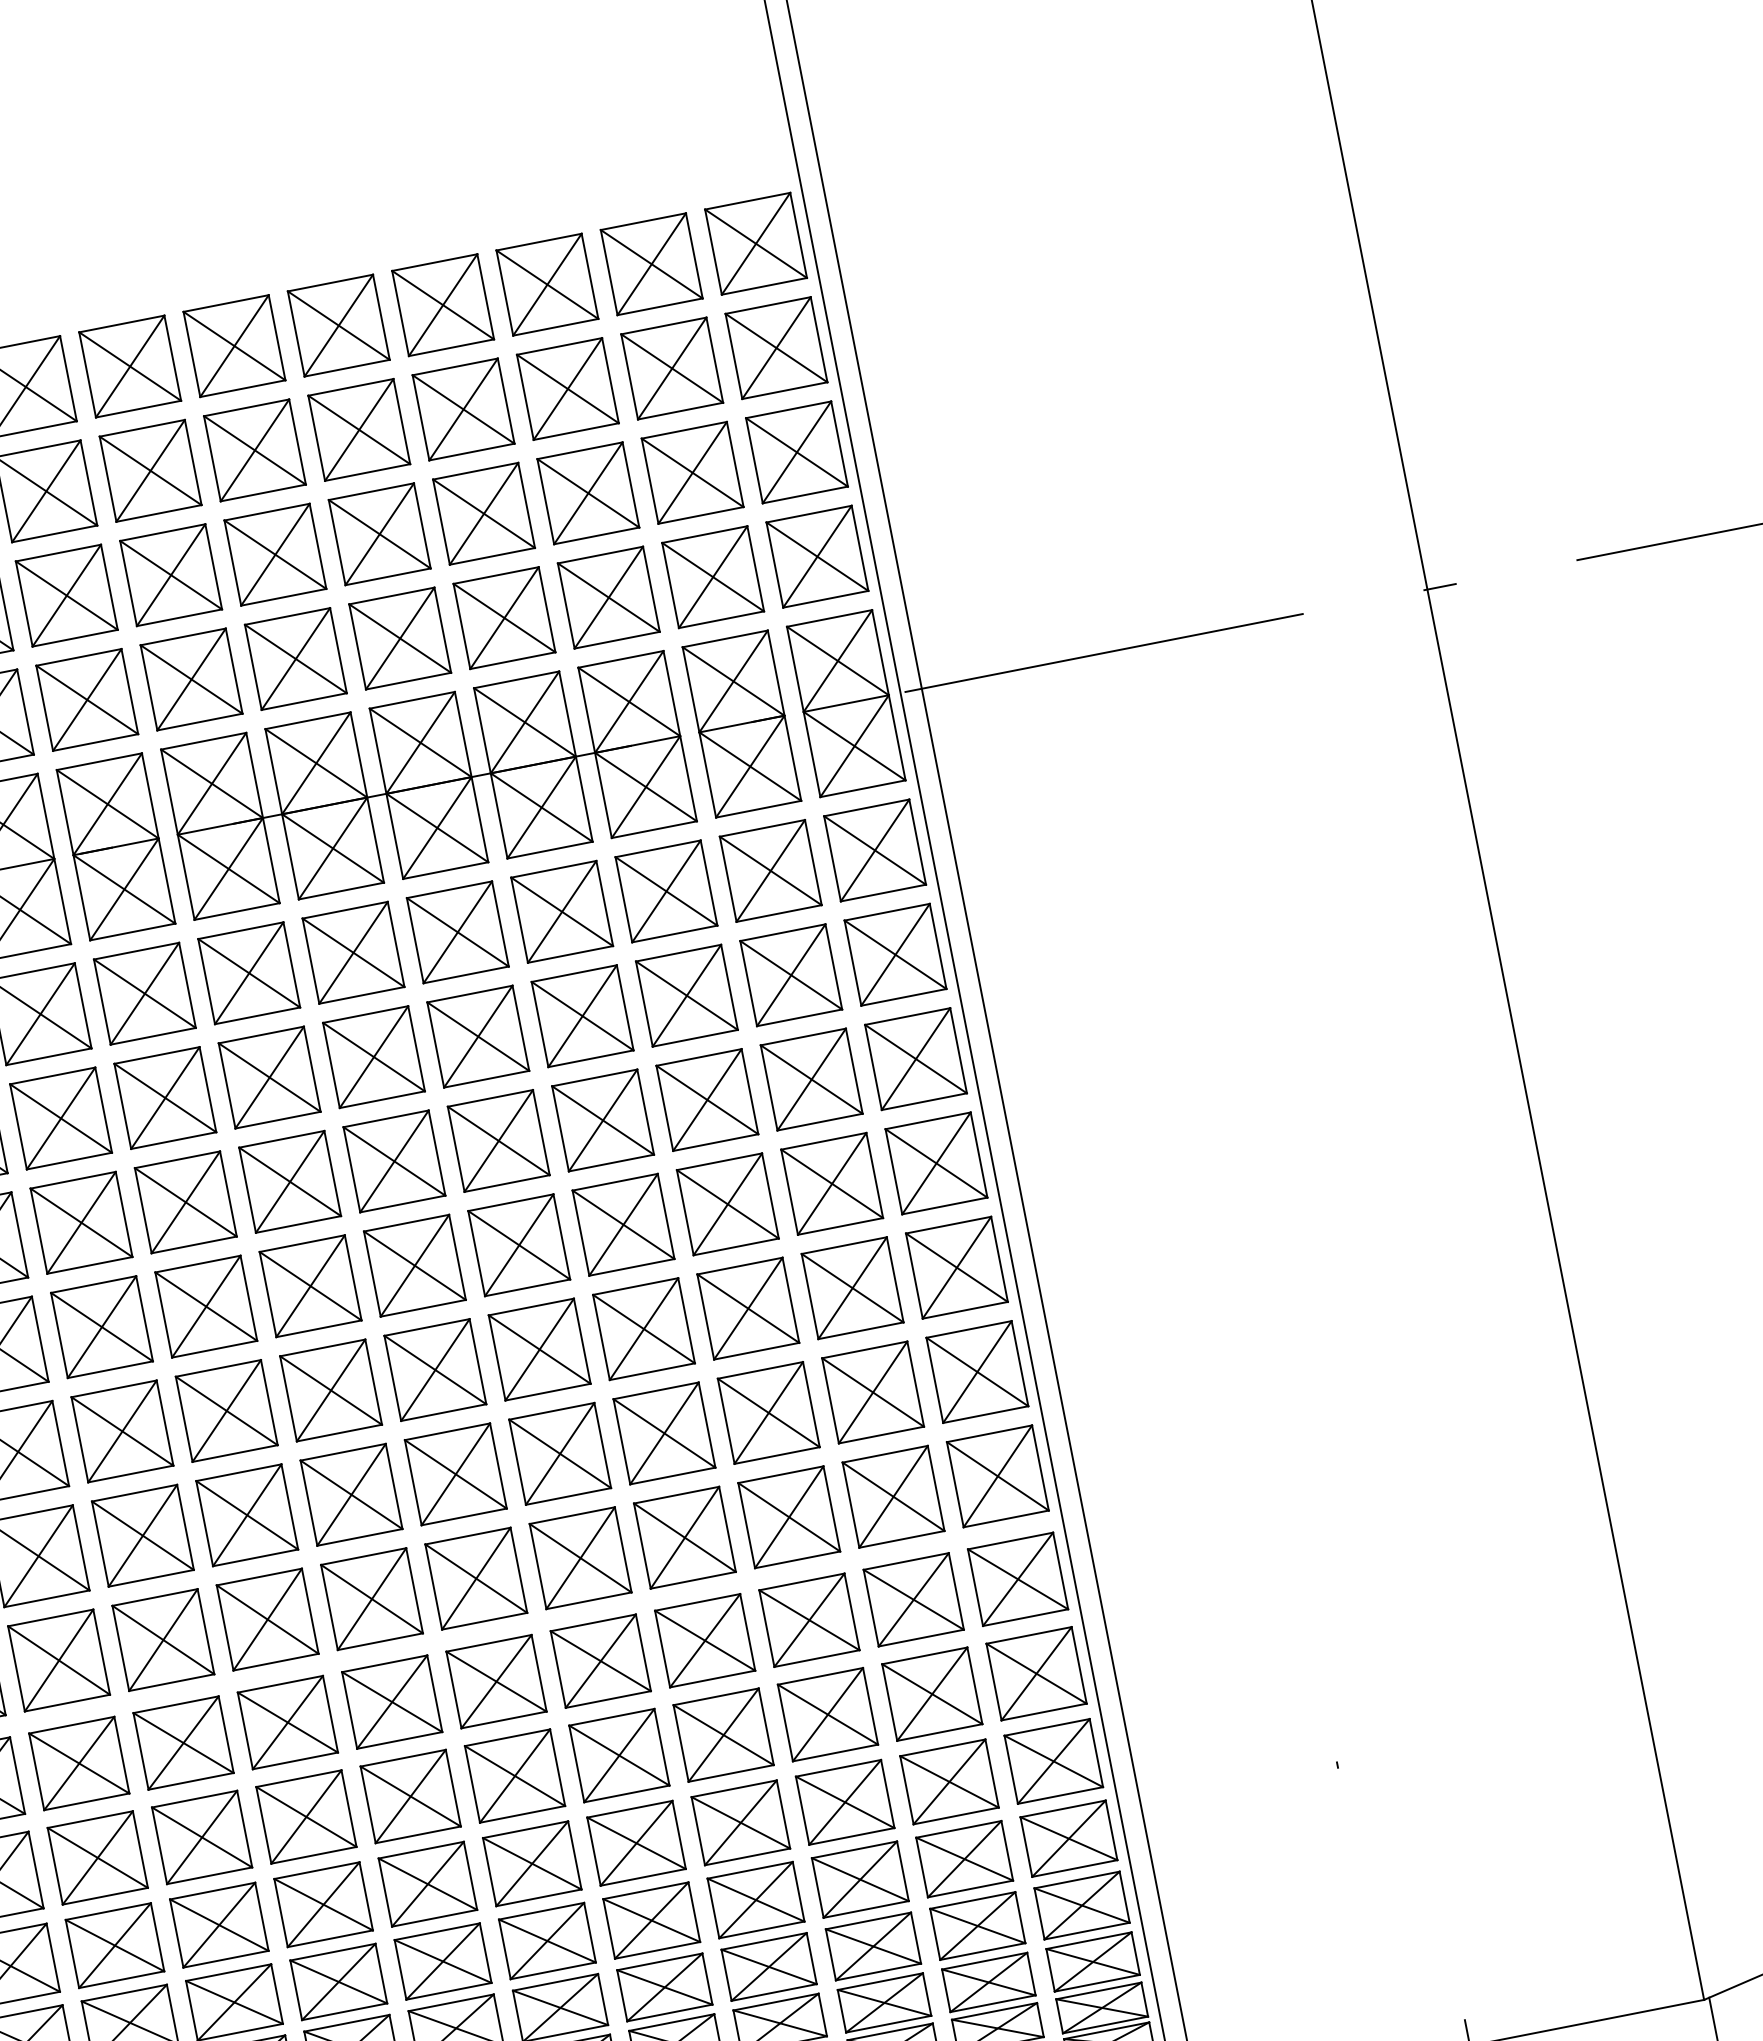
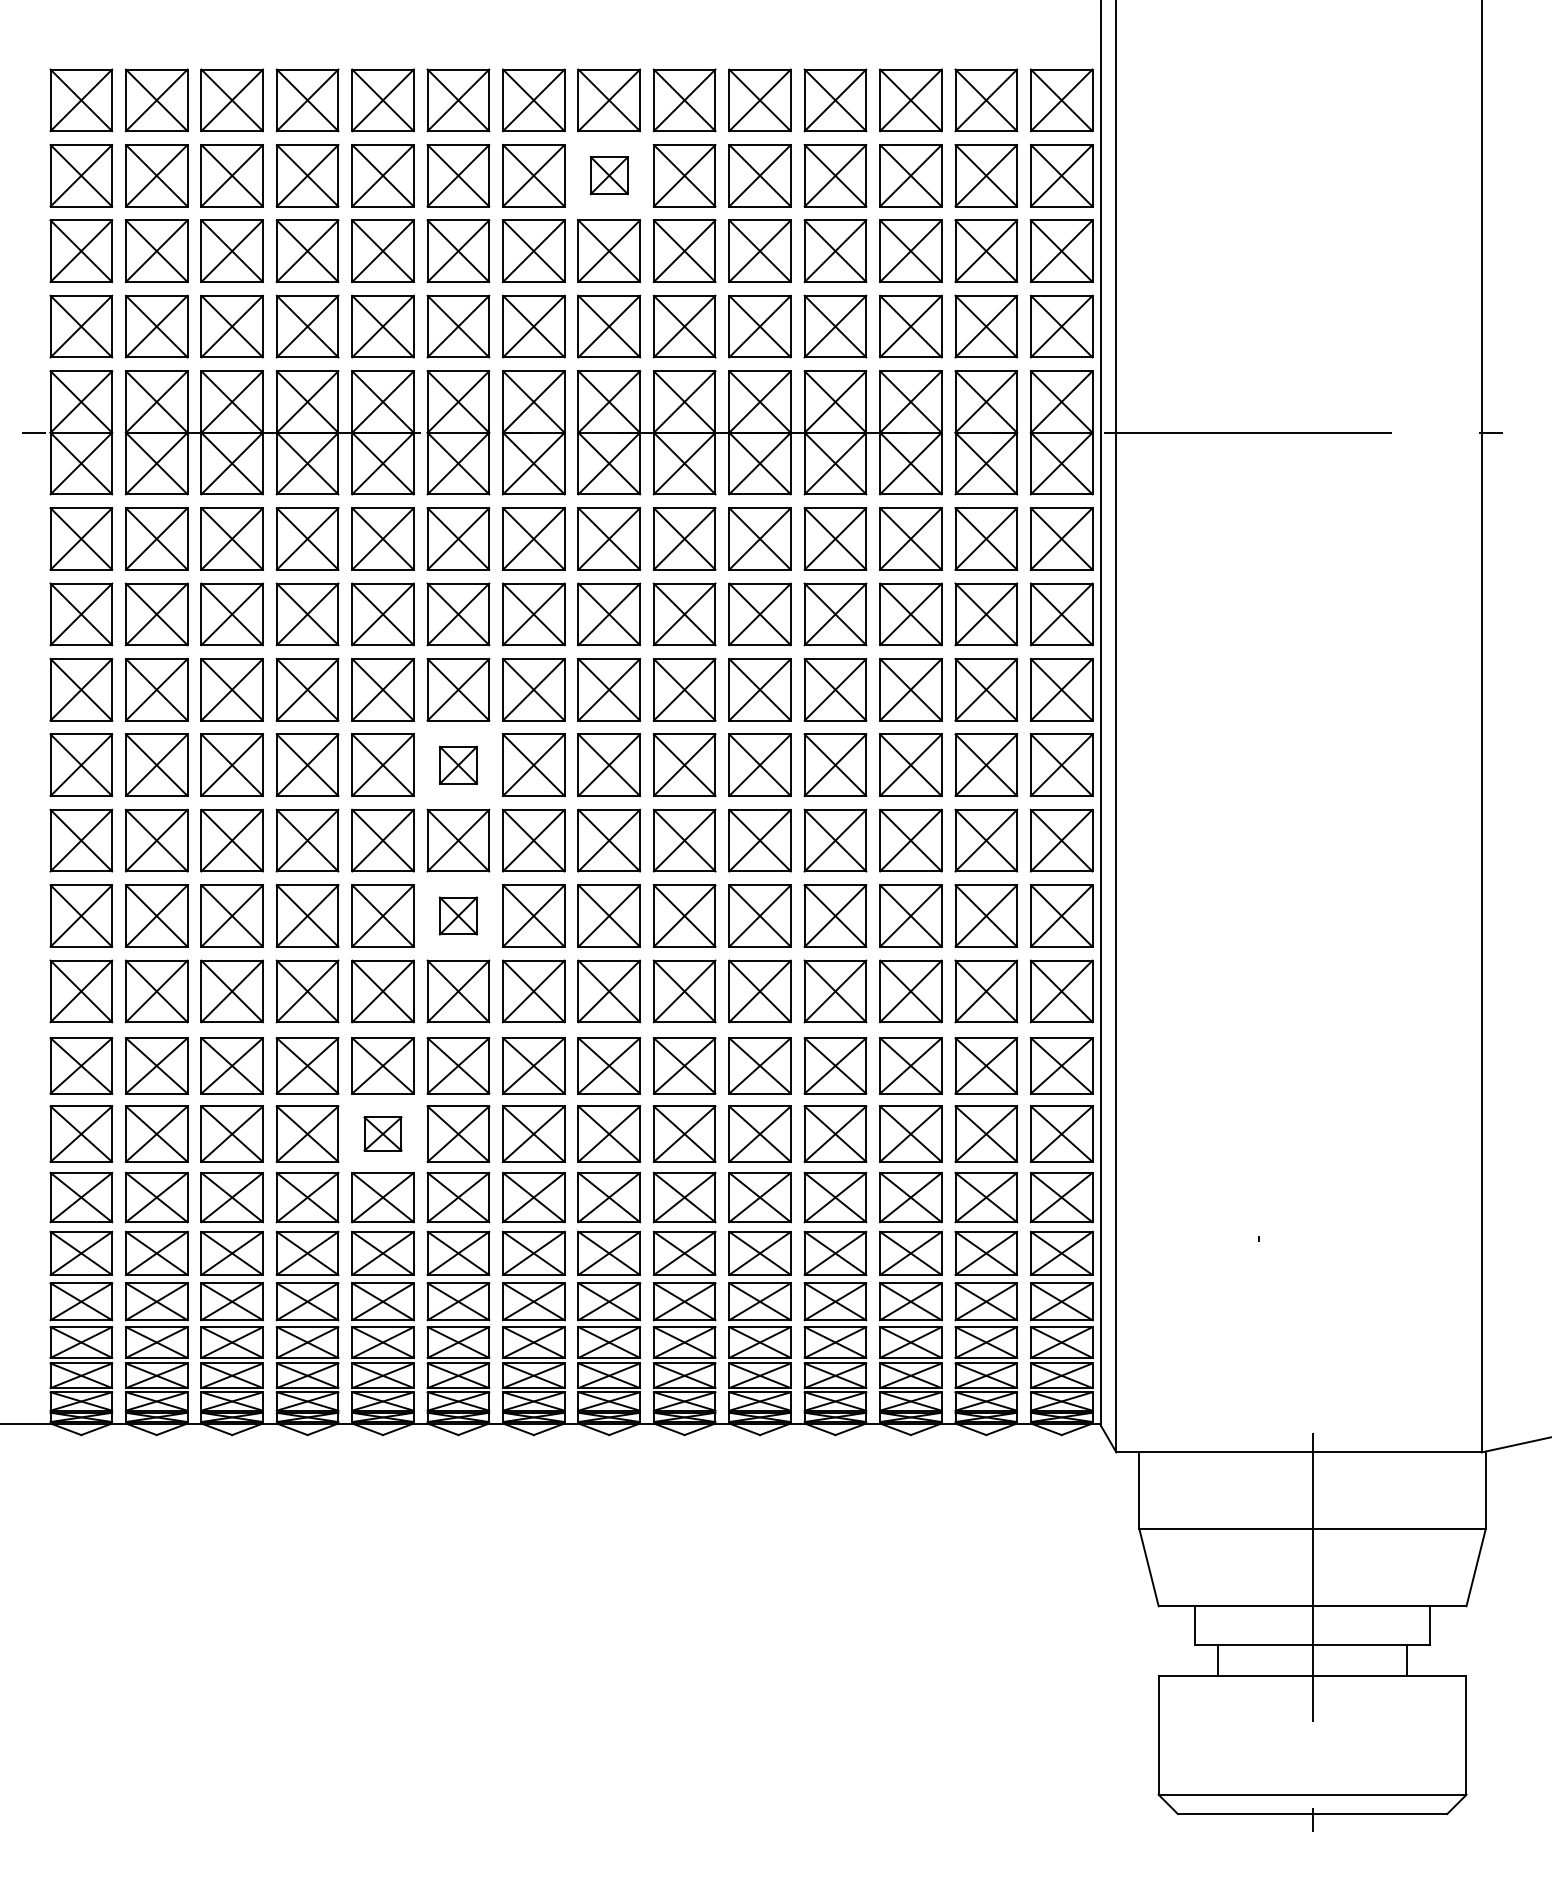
part: (150, 470) -> (609, 175), size x0.6
part: (102, 1327) -> (458, 765), size x0.6
part: (142, 1534) -> (458, 915), size x0.6
part: (96, 1857) -> (382, 1133), size x0.6

